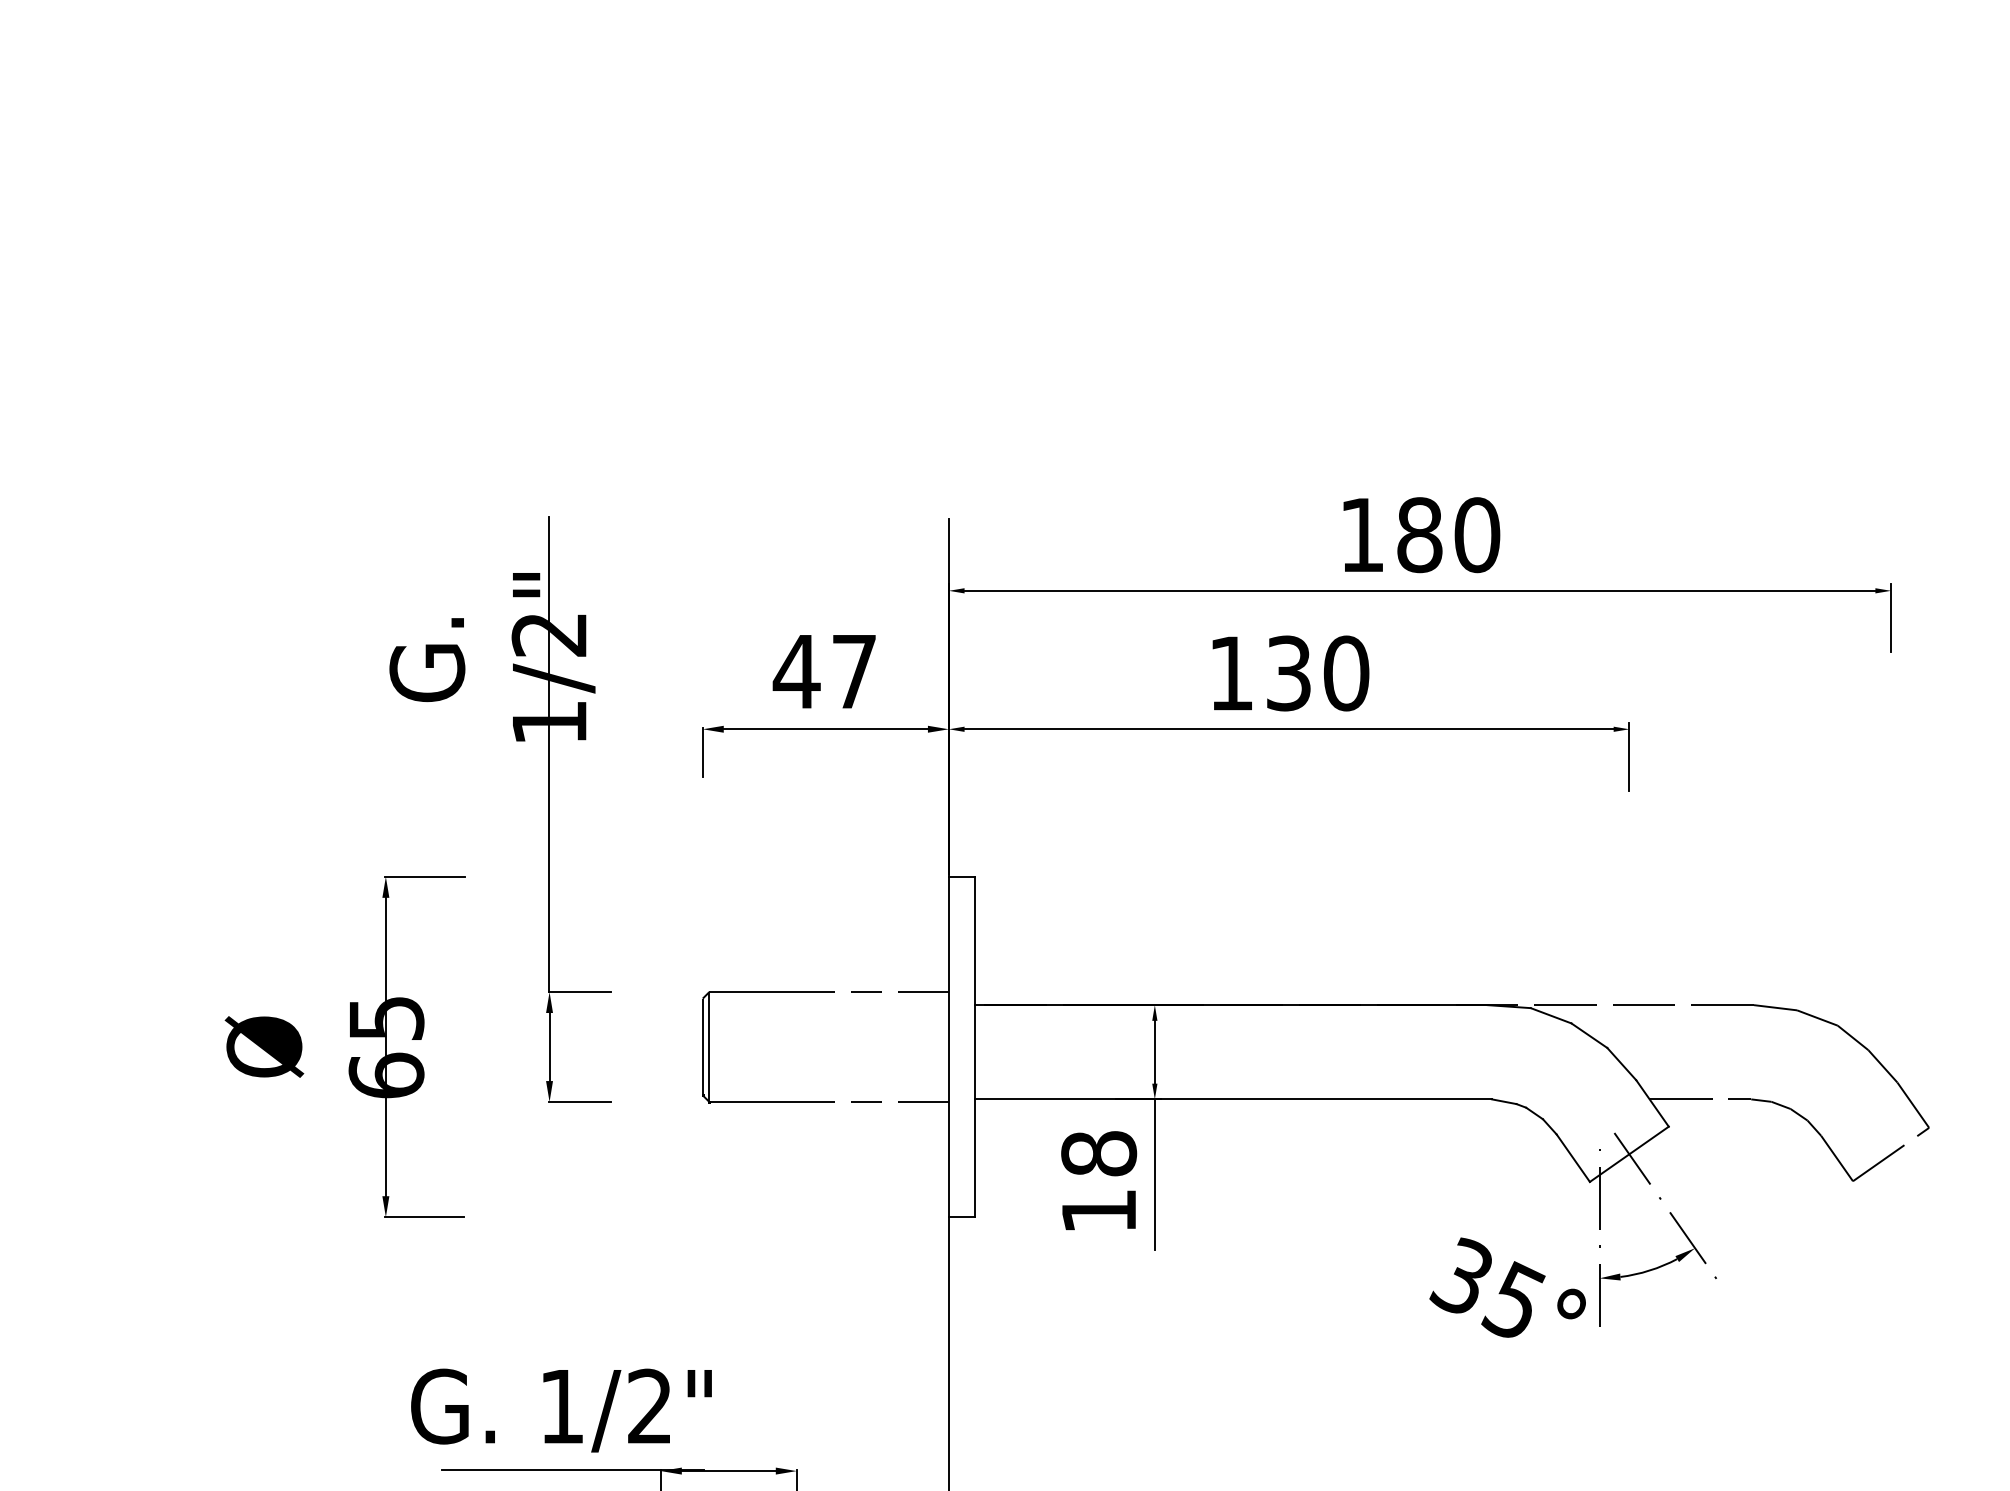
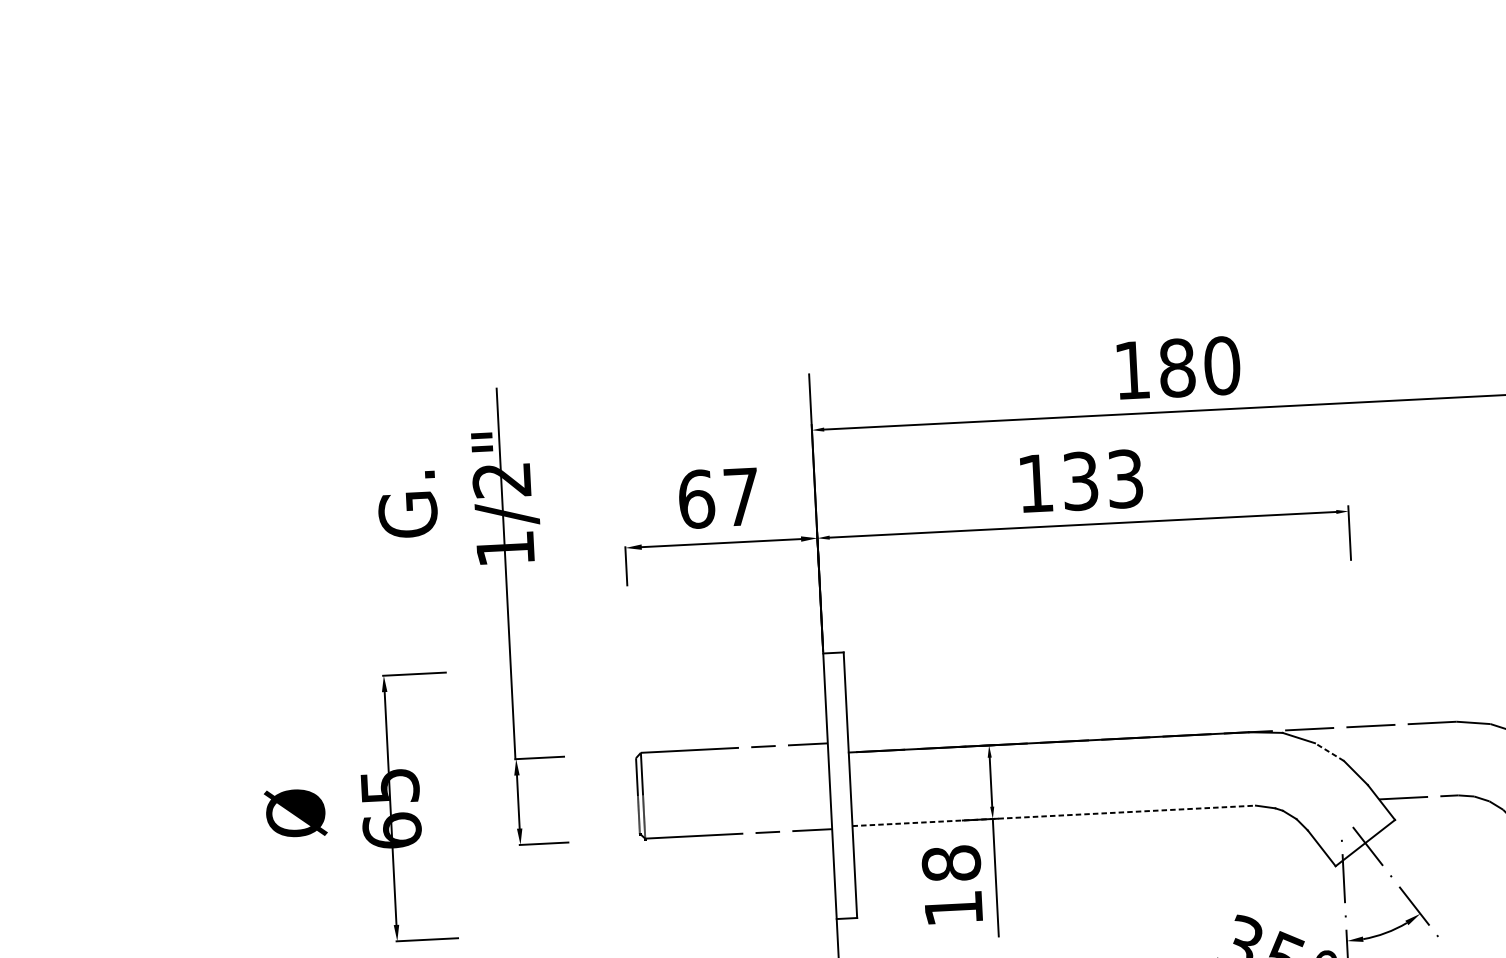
text: (796, 671) -> (696, 499), 47 -> 67
text: (1346, 673) -> (1125, 478), 130 -> 133
line: (1589, 1035) -> (1329, 751), solid -> dashed
line: (1234, 1099) -> (1055, 815), solid -> dashed

